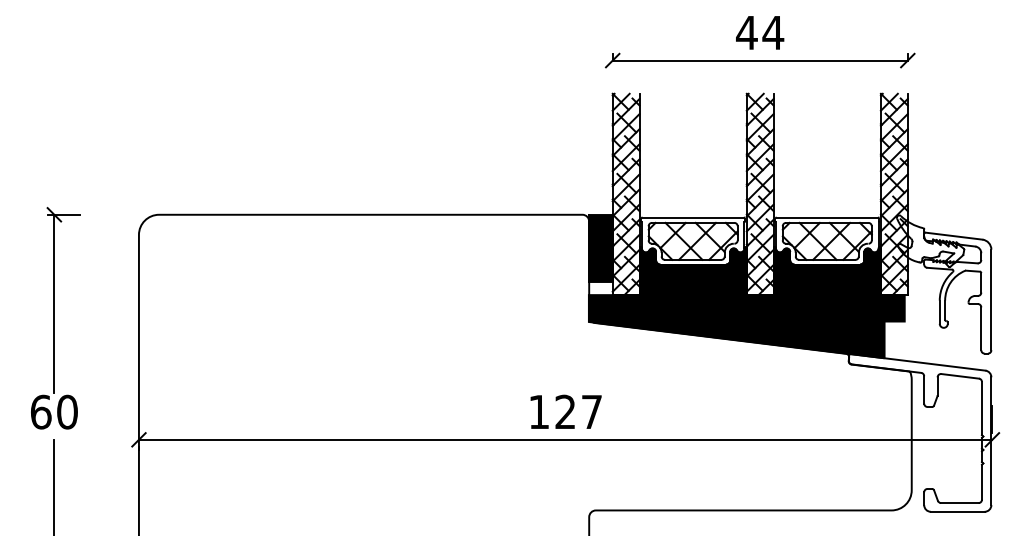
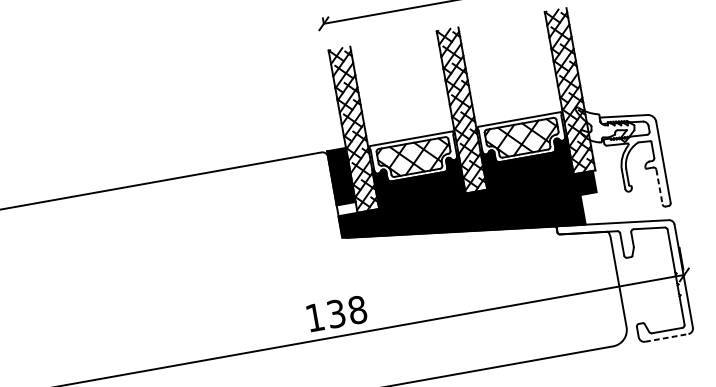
line: (981, 329) -> (659, 187), solid -> dashed
text: (578, 411) -> (346, 311), 127 -> 138
line: (957, 511) -> (666, 337), solid -> dashed

